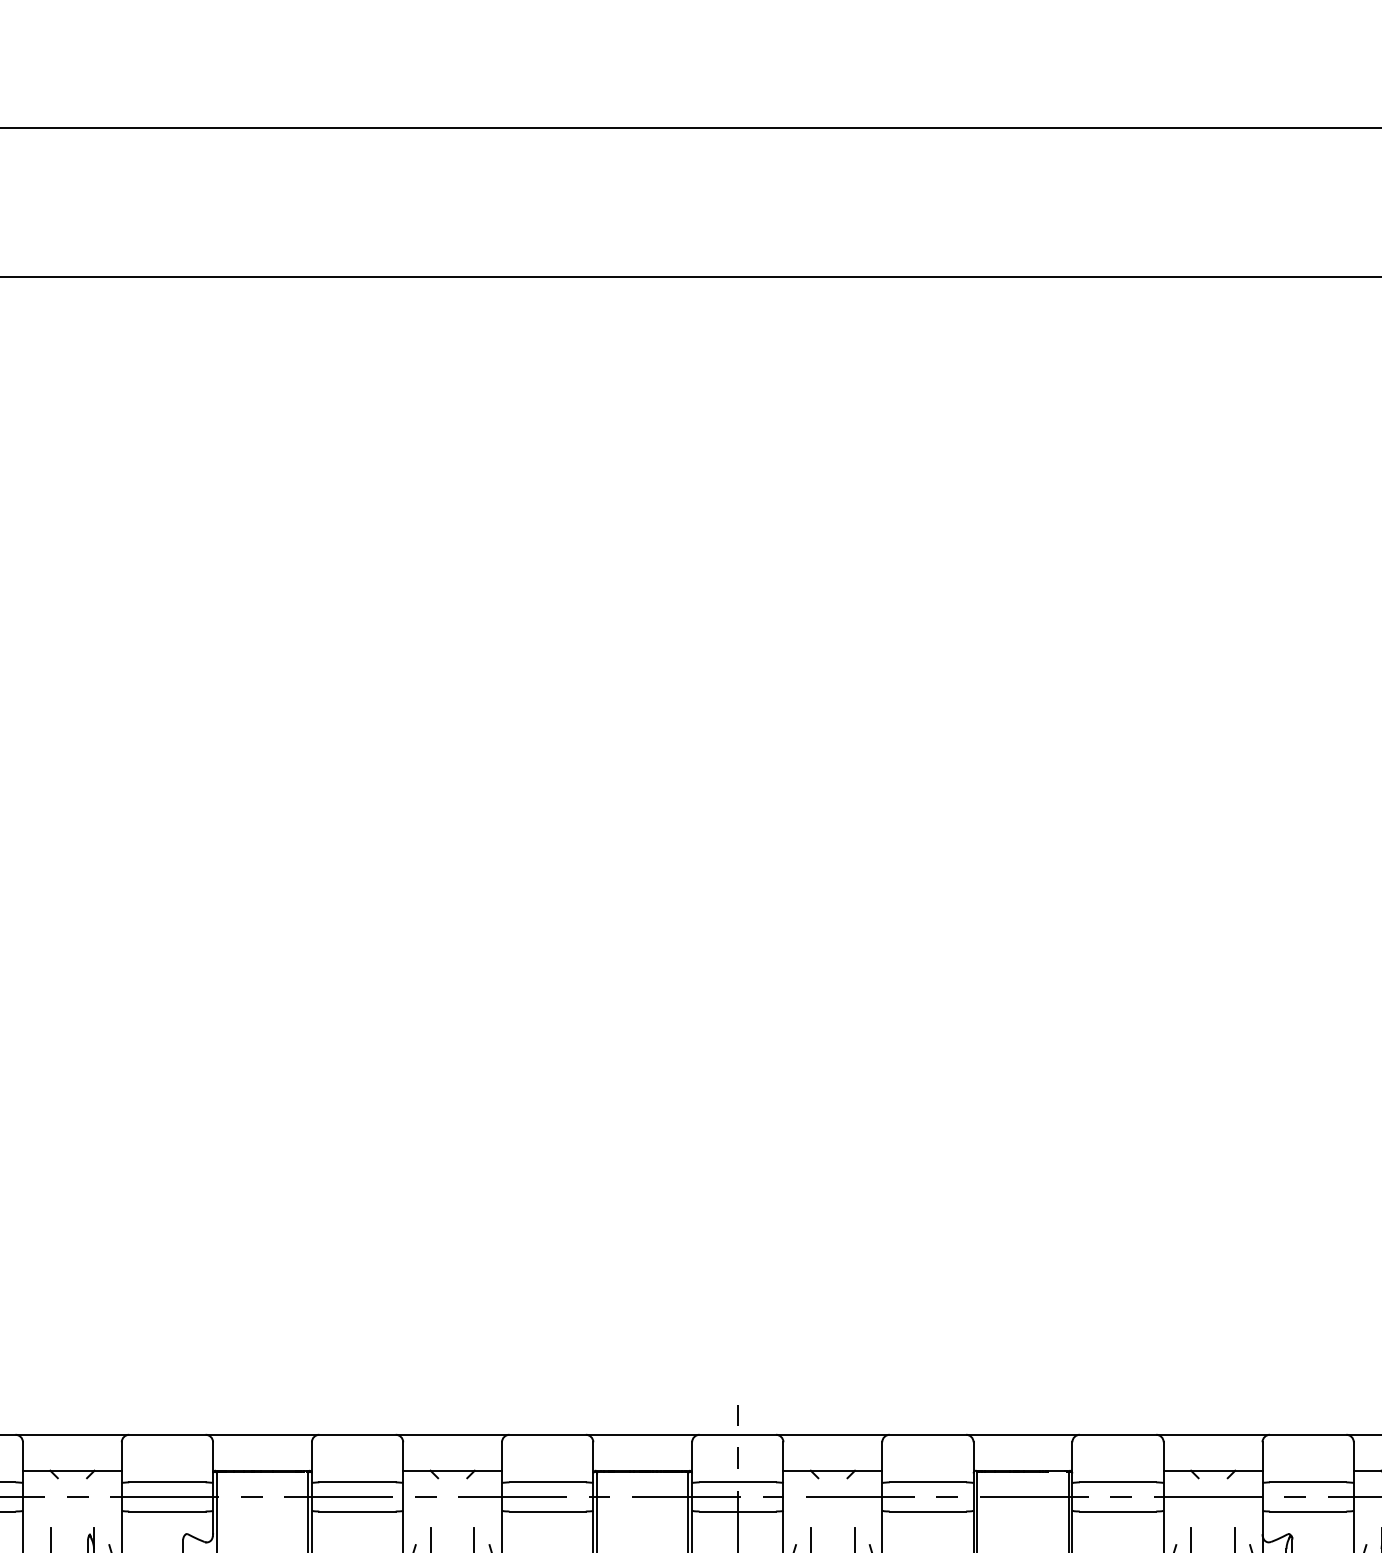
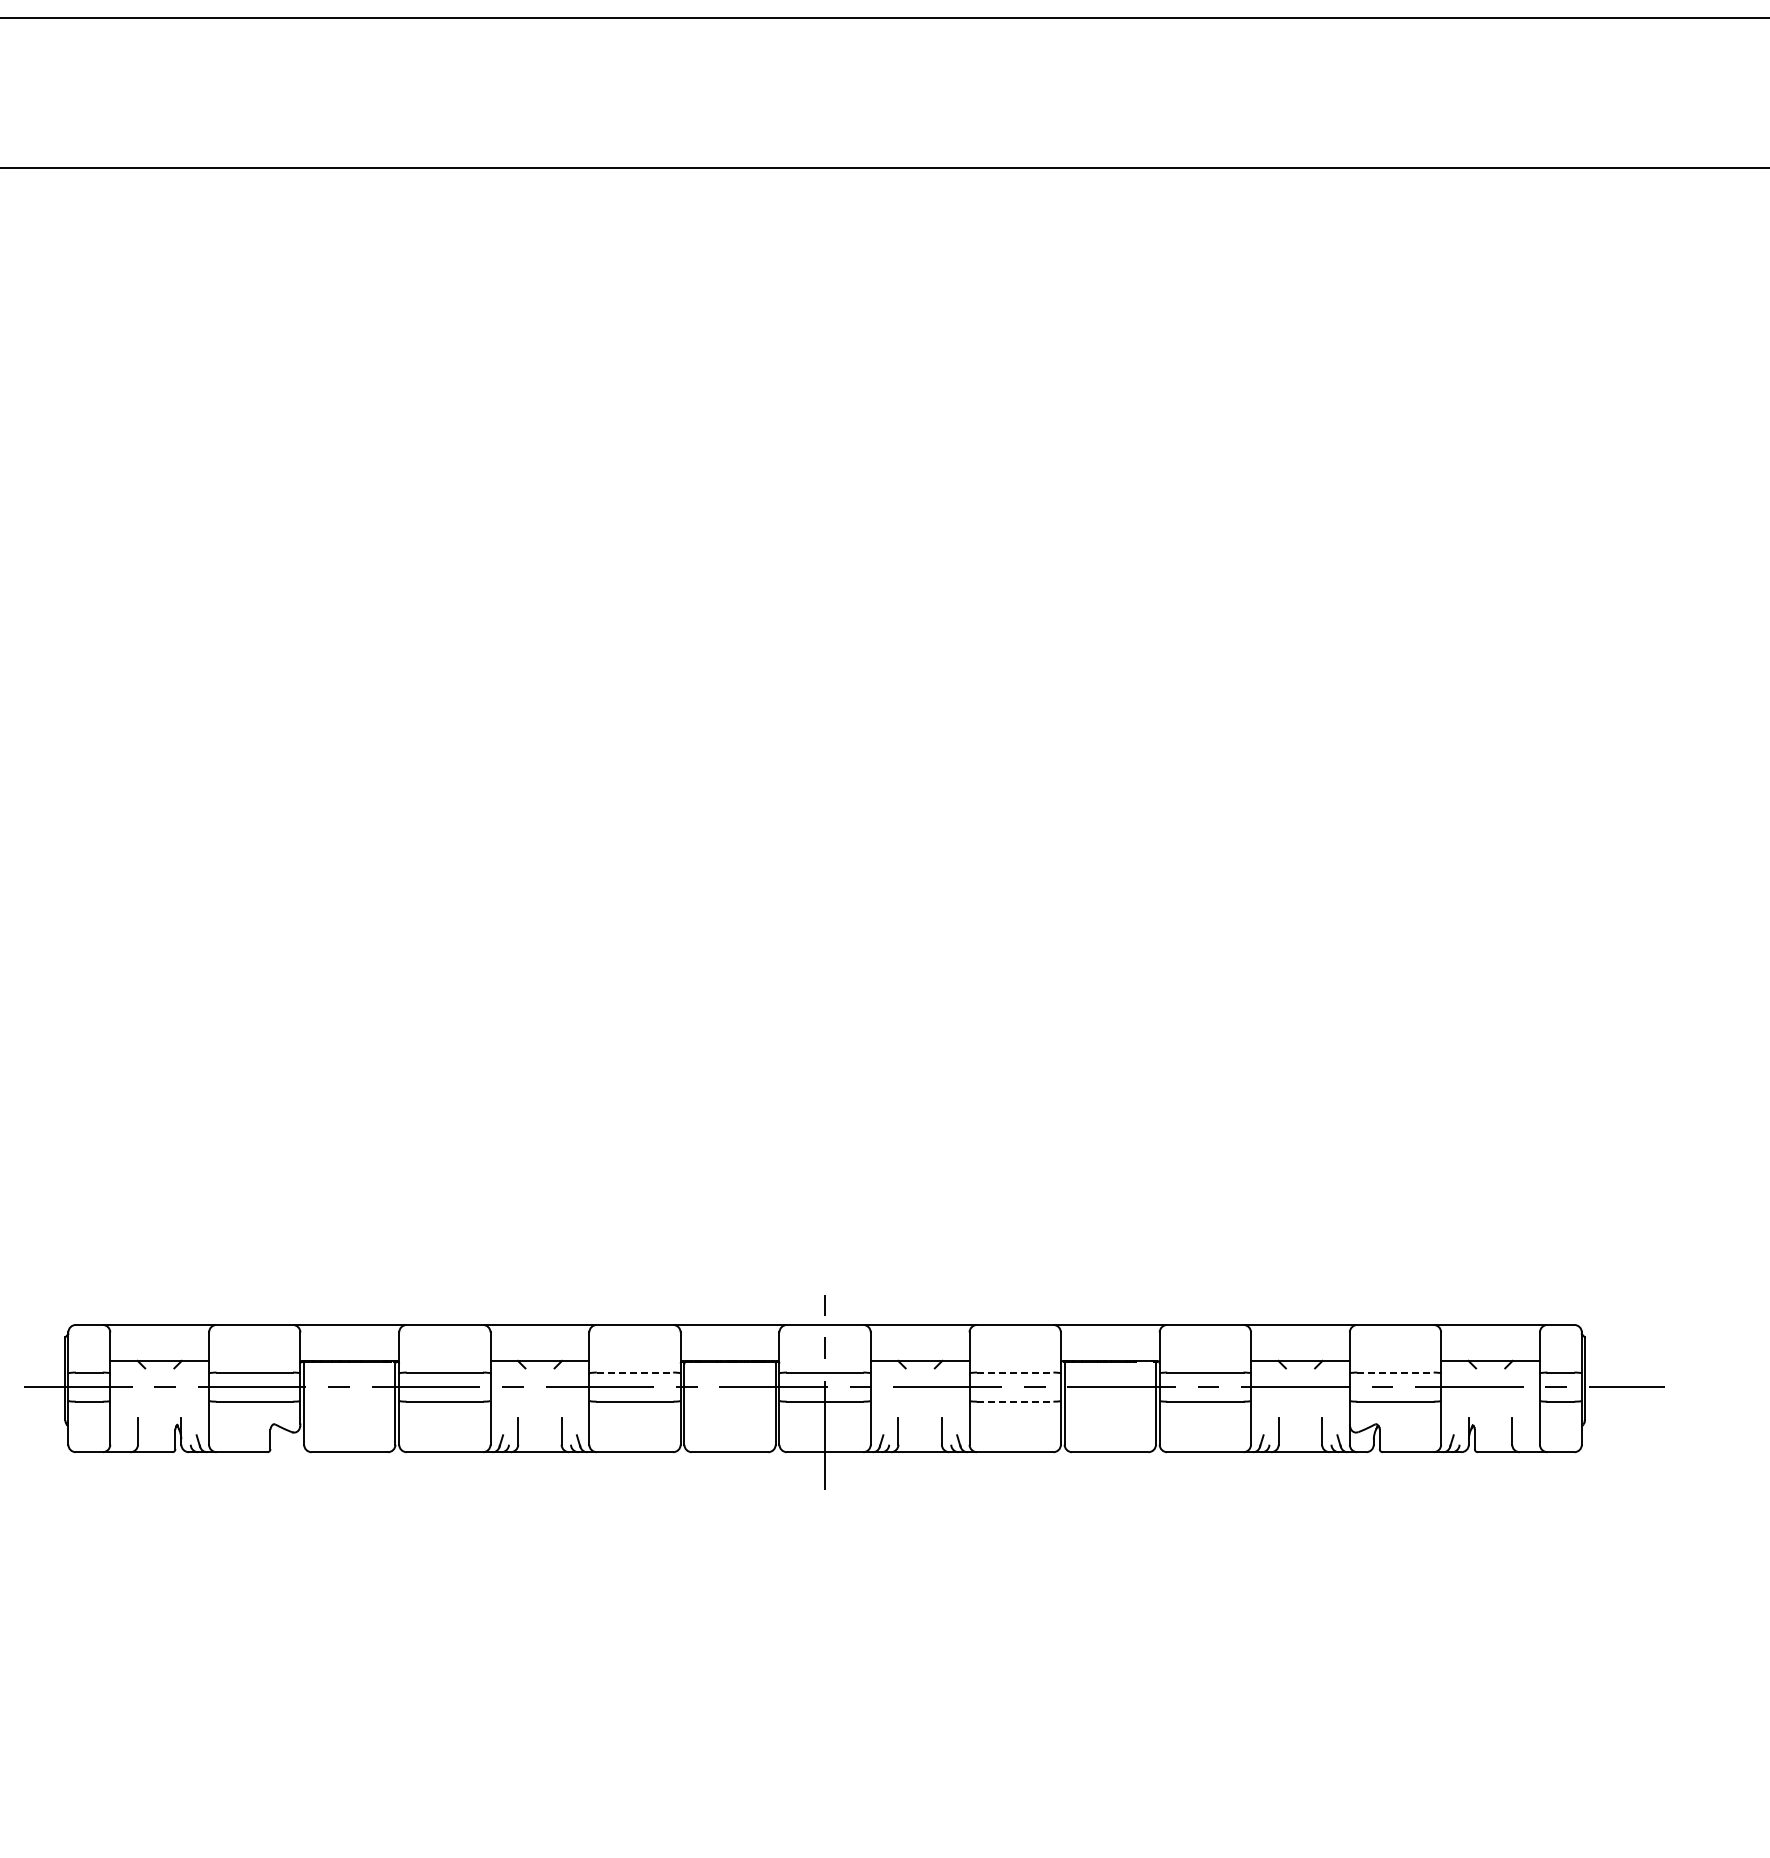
line: (548, 1482) -> (635, 1372), solid -> dashed
line: (928, 1482) -> (1015, 1372), solid -> dashed
line: (1308, 1482) -> (1395, 1372), solid -> dashed
line: (928, 1511) -> (1015, 1401), solid -> dashed

